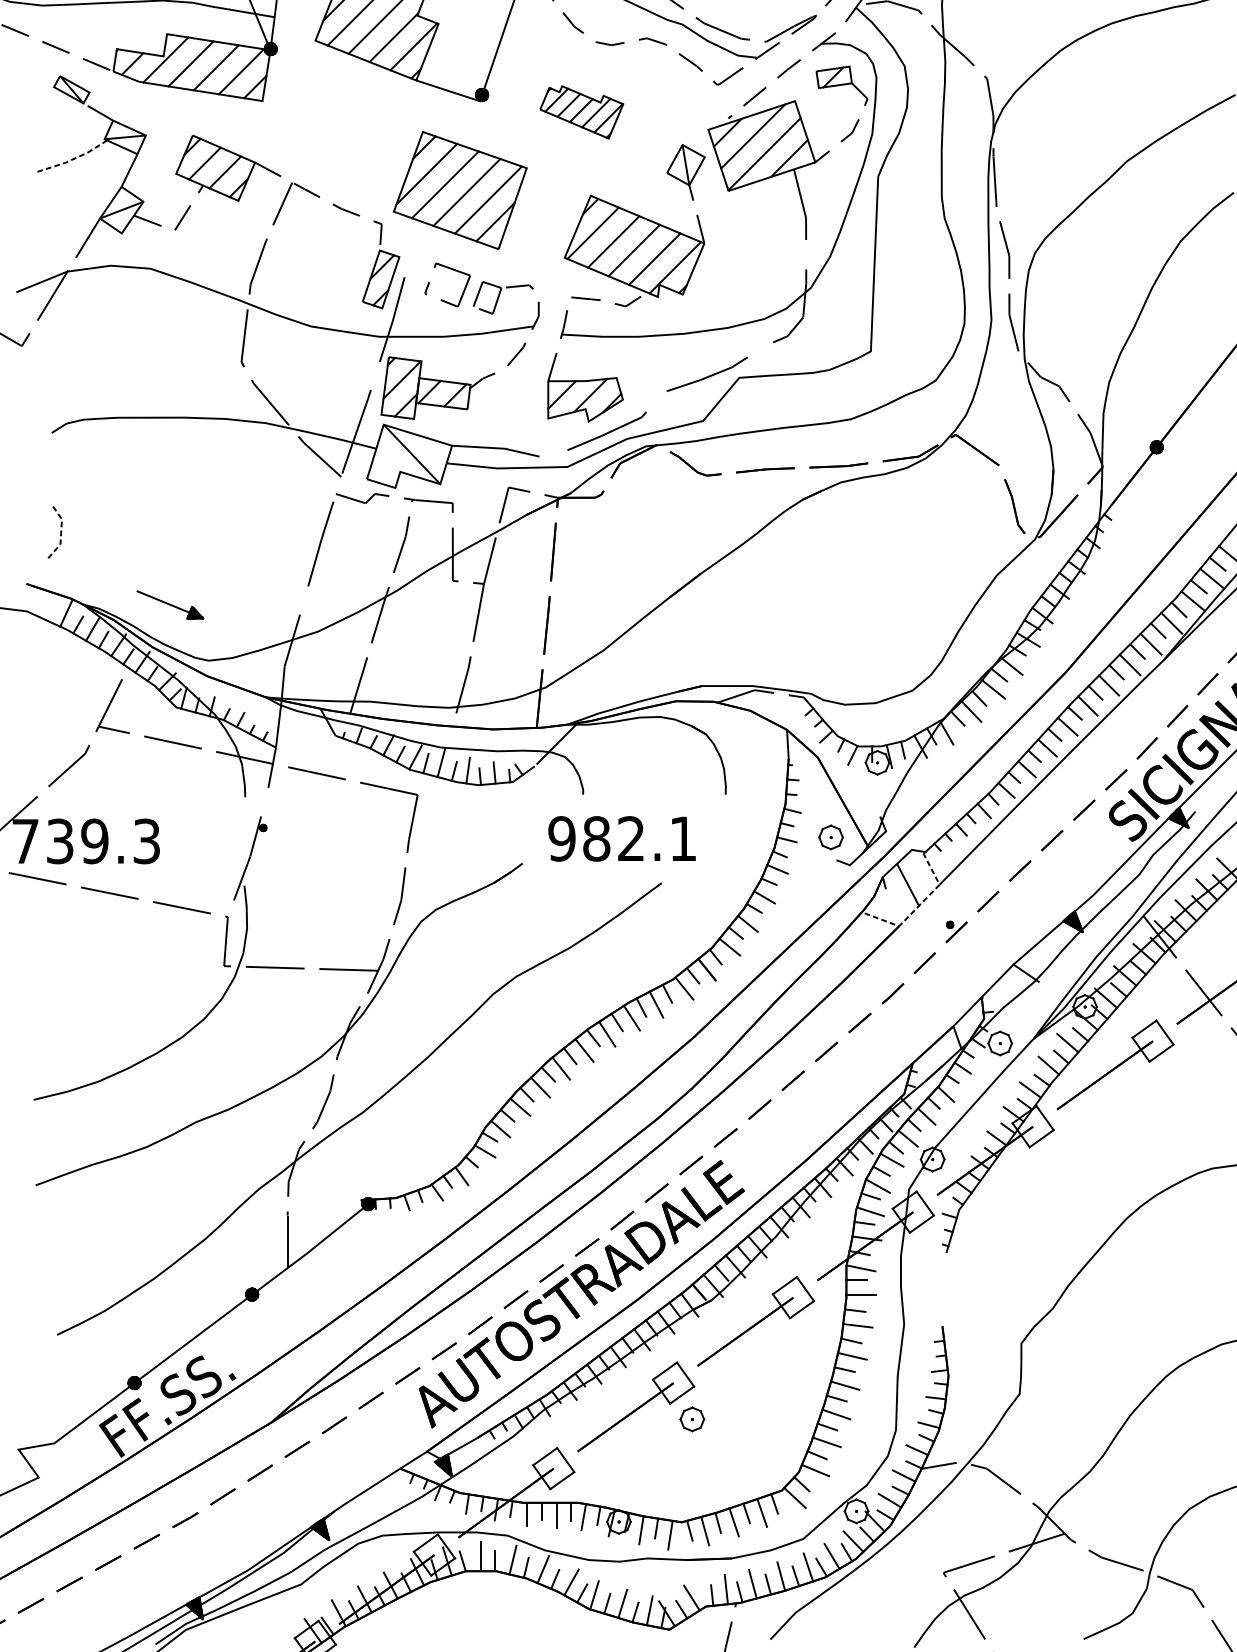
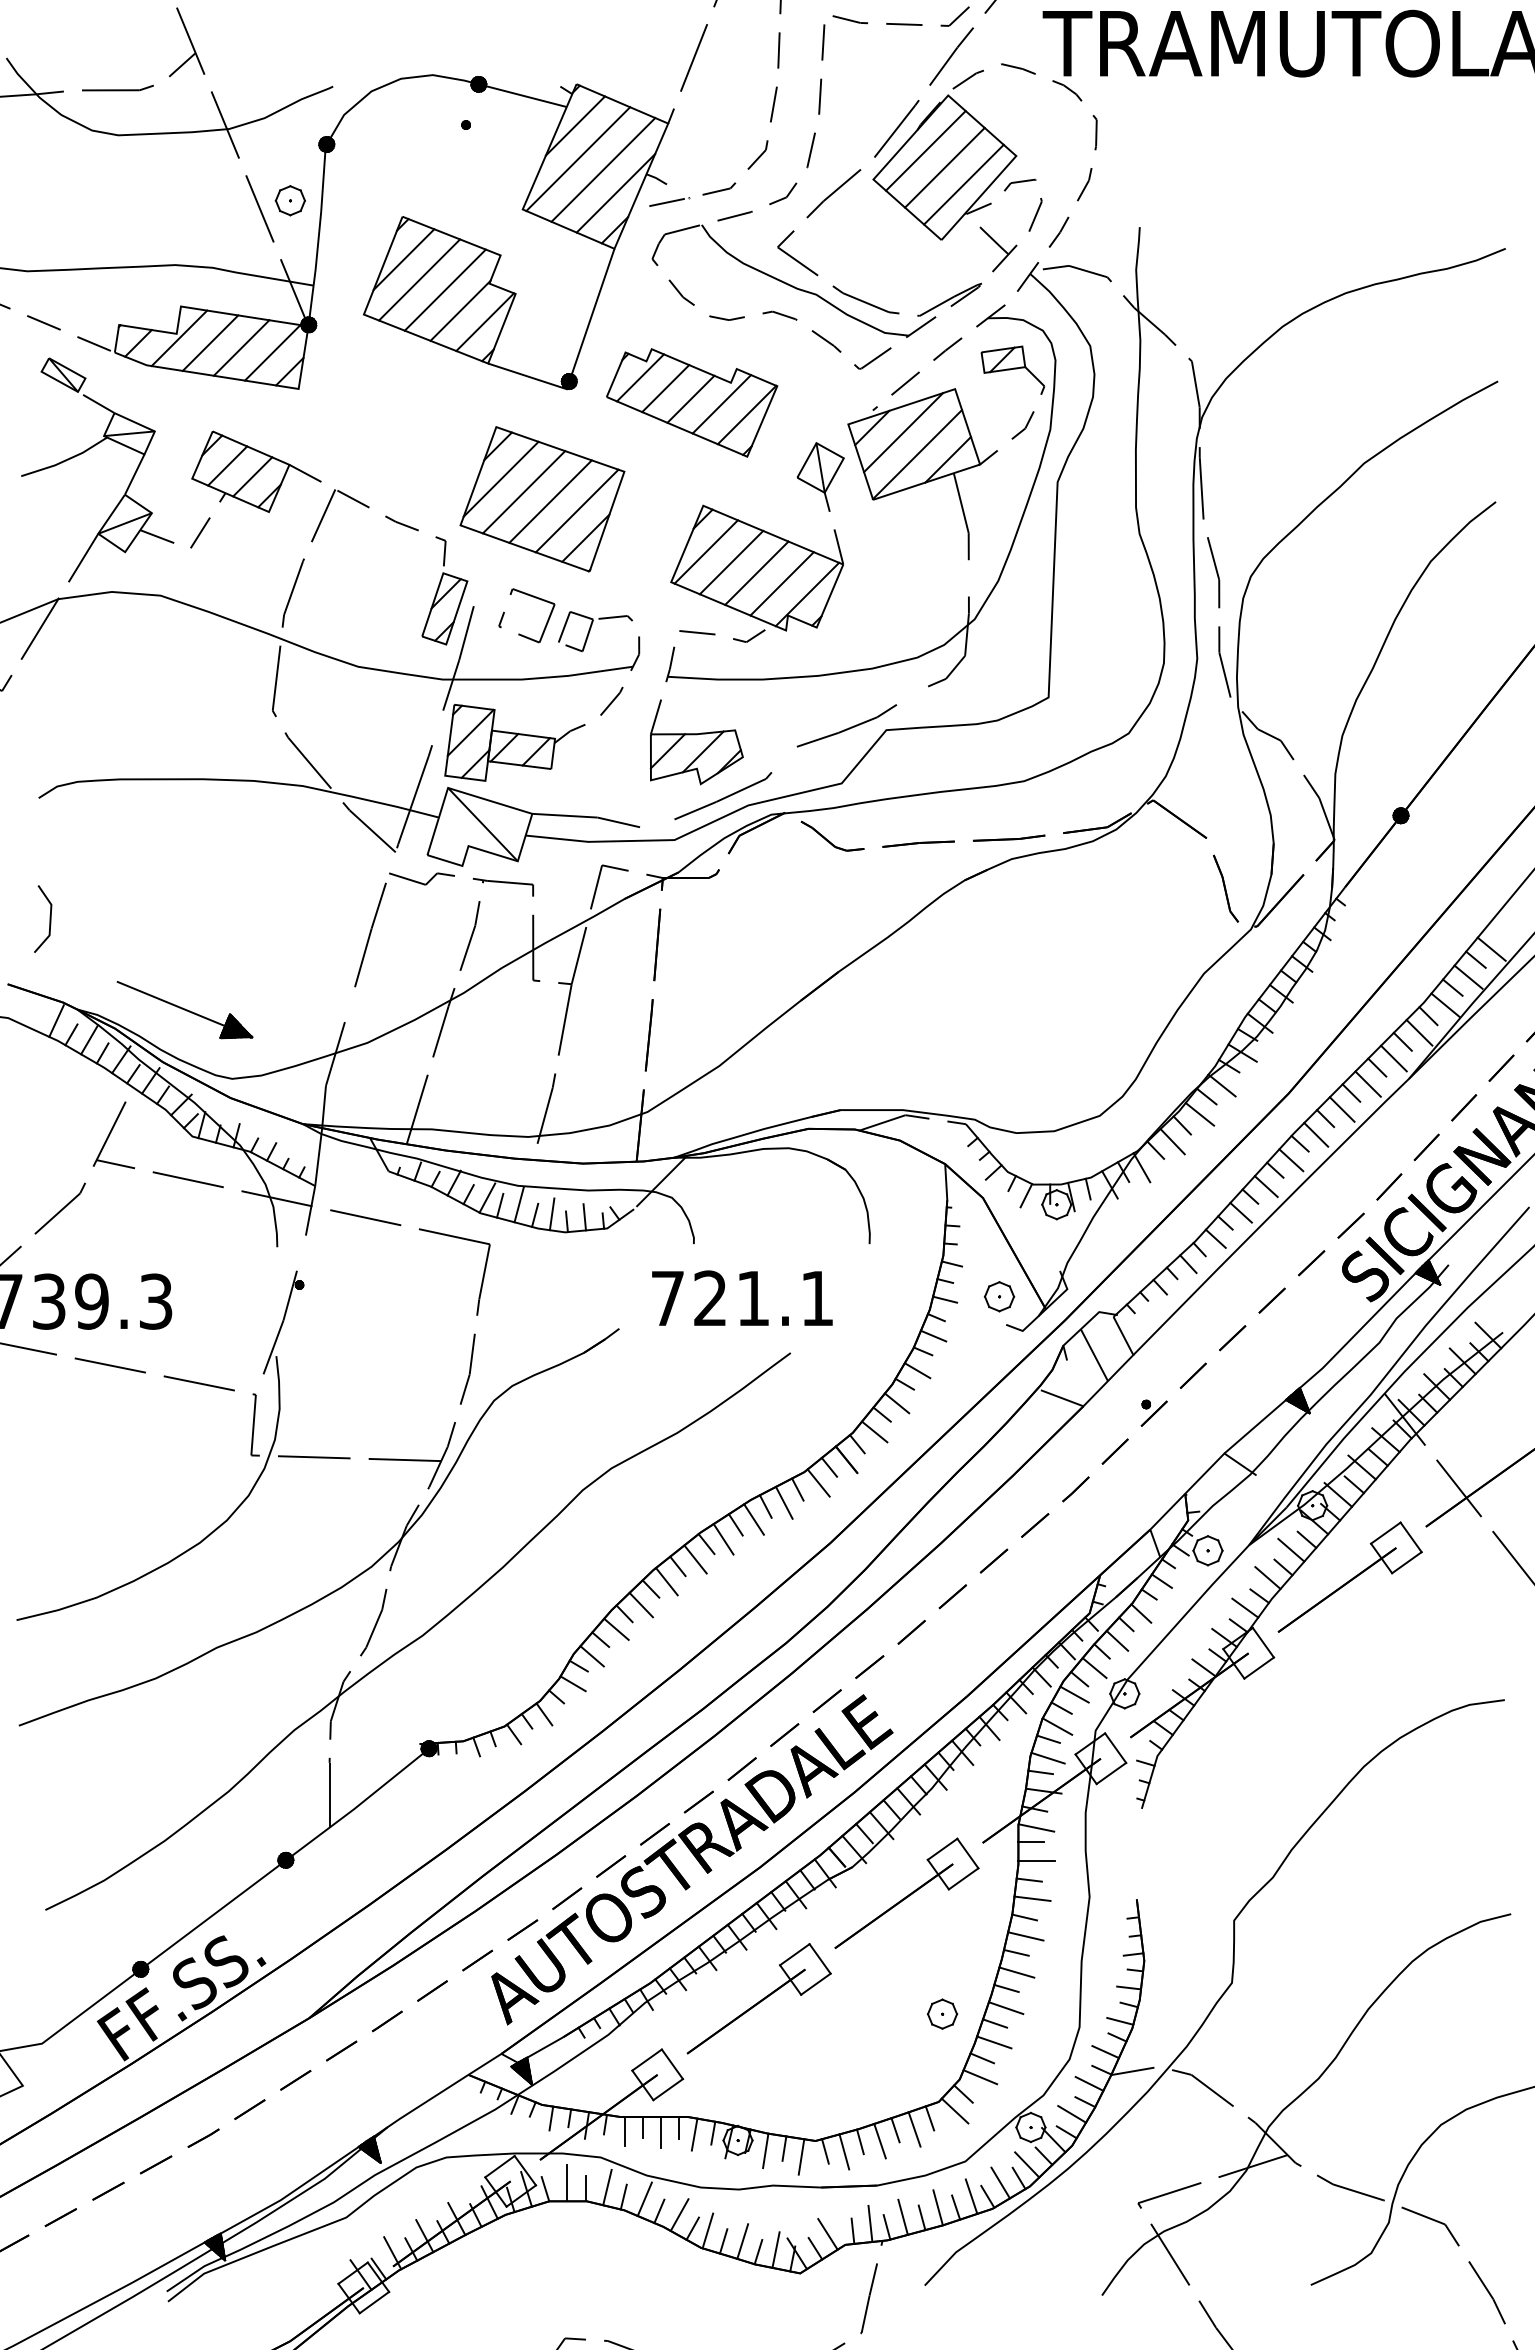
part: (582, 112) -> (692, 402), size x1.67
line: (73, 159) -> (65, 460), dashed -> solid
line: (61, 531) -> (50, 919), dashed -> solid
part: (169, 605) -> (184, 1010), size x1.67
text: (595, 838) -> (709, 1298), 982.1 -> 721.1
line: (918, 906) -> (1107, 1381), dashed -> solid
part: (692, 1418) -> (942, 2013), moved

